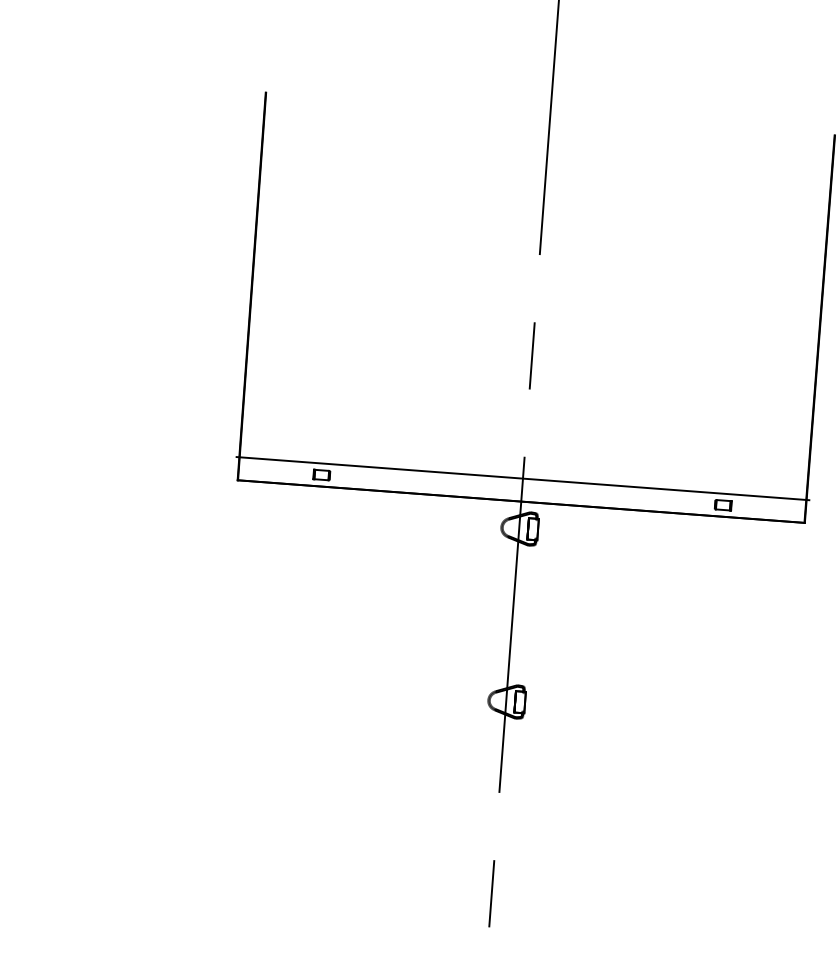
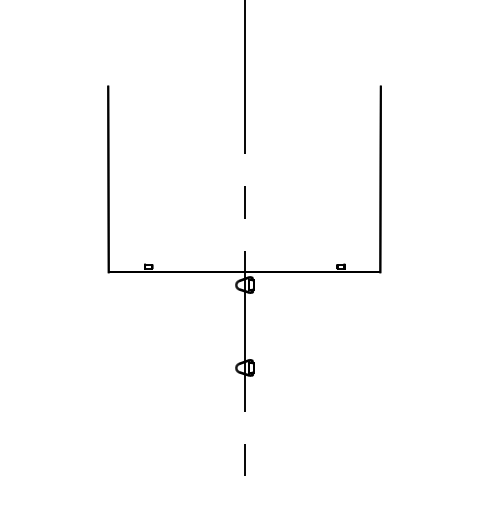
line: (522, 479) -> (244, 261), removed

